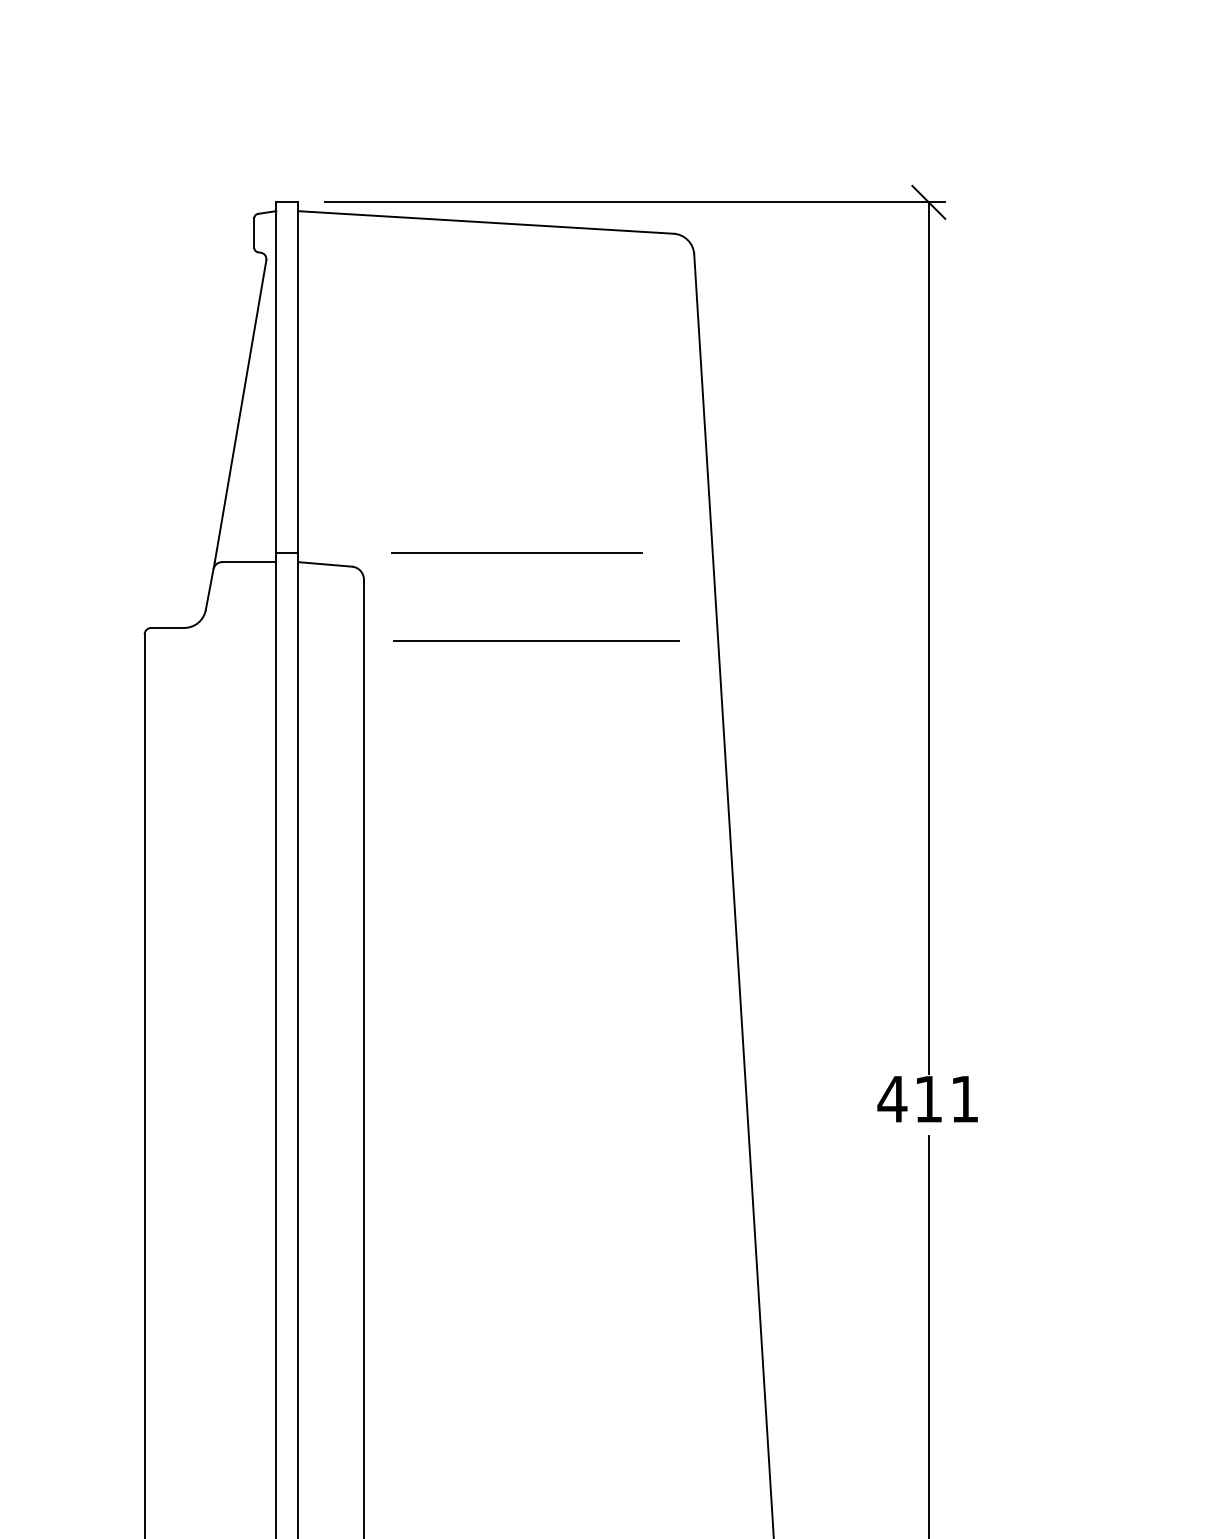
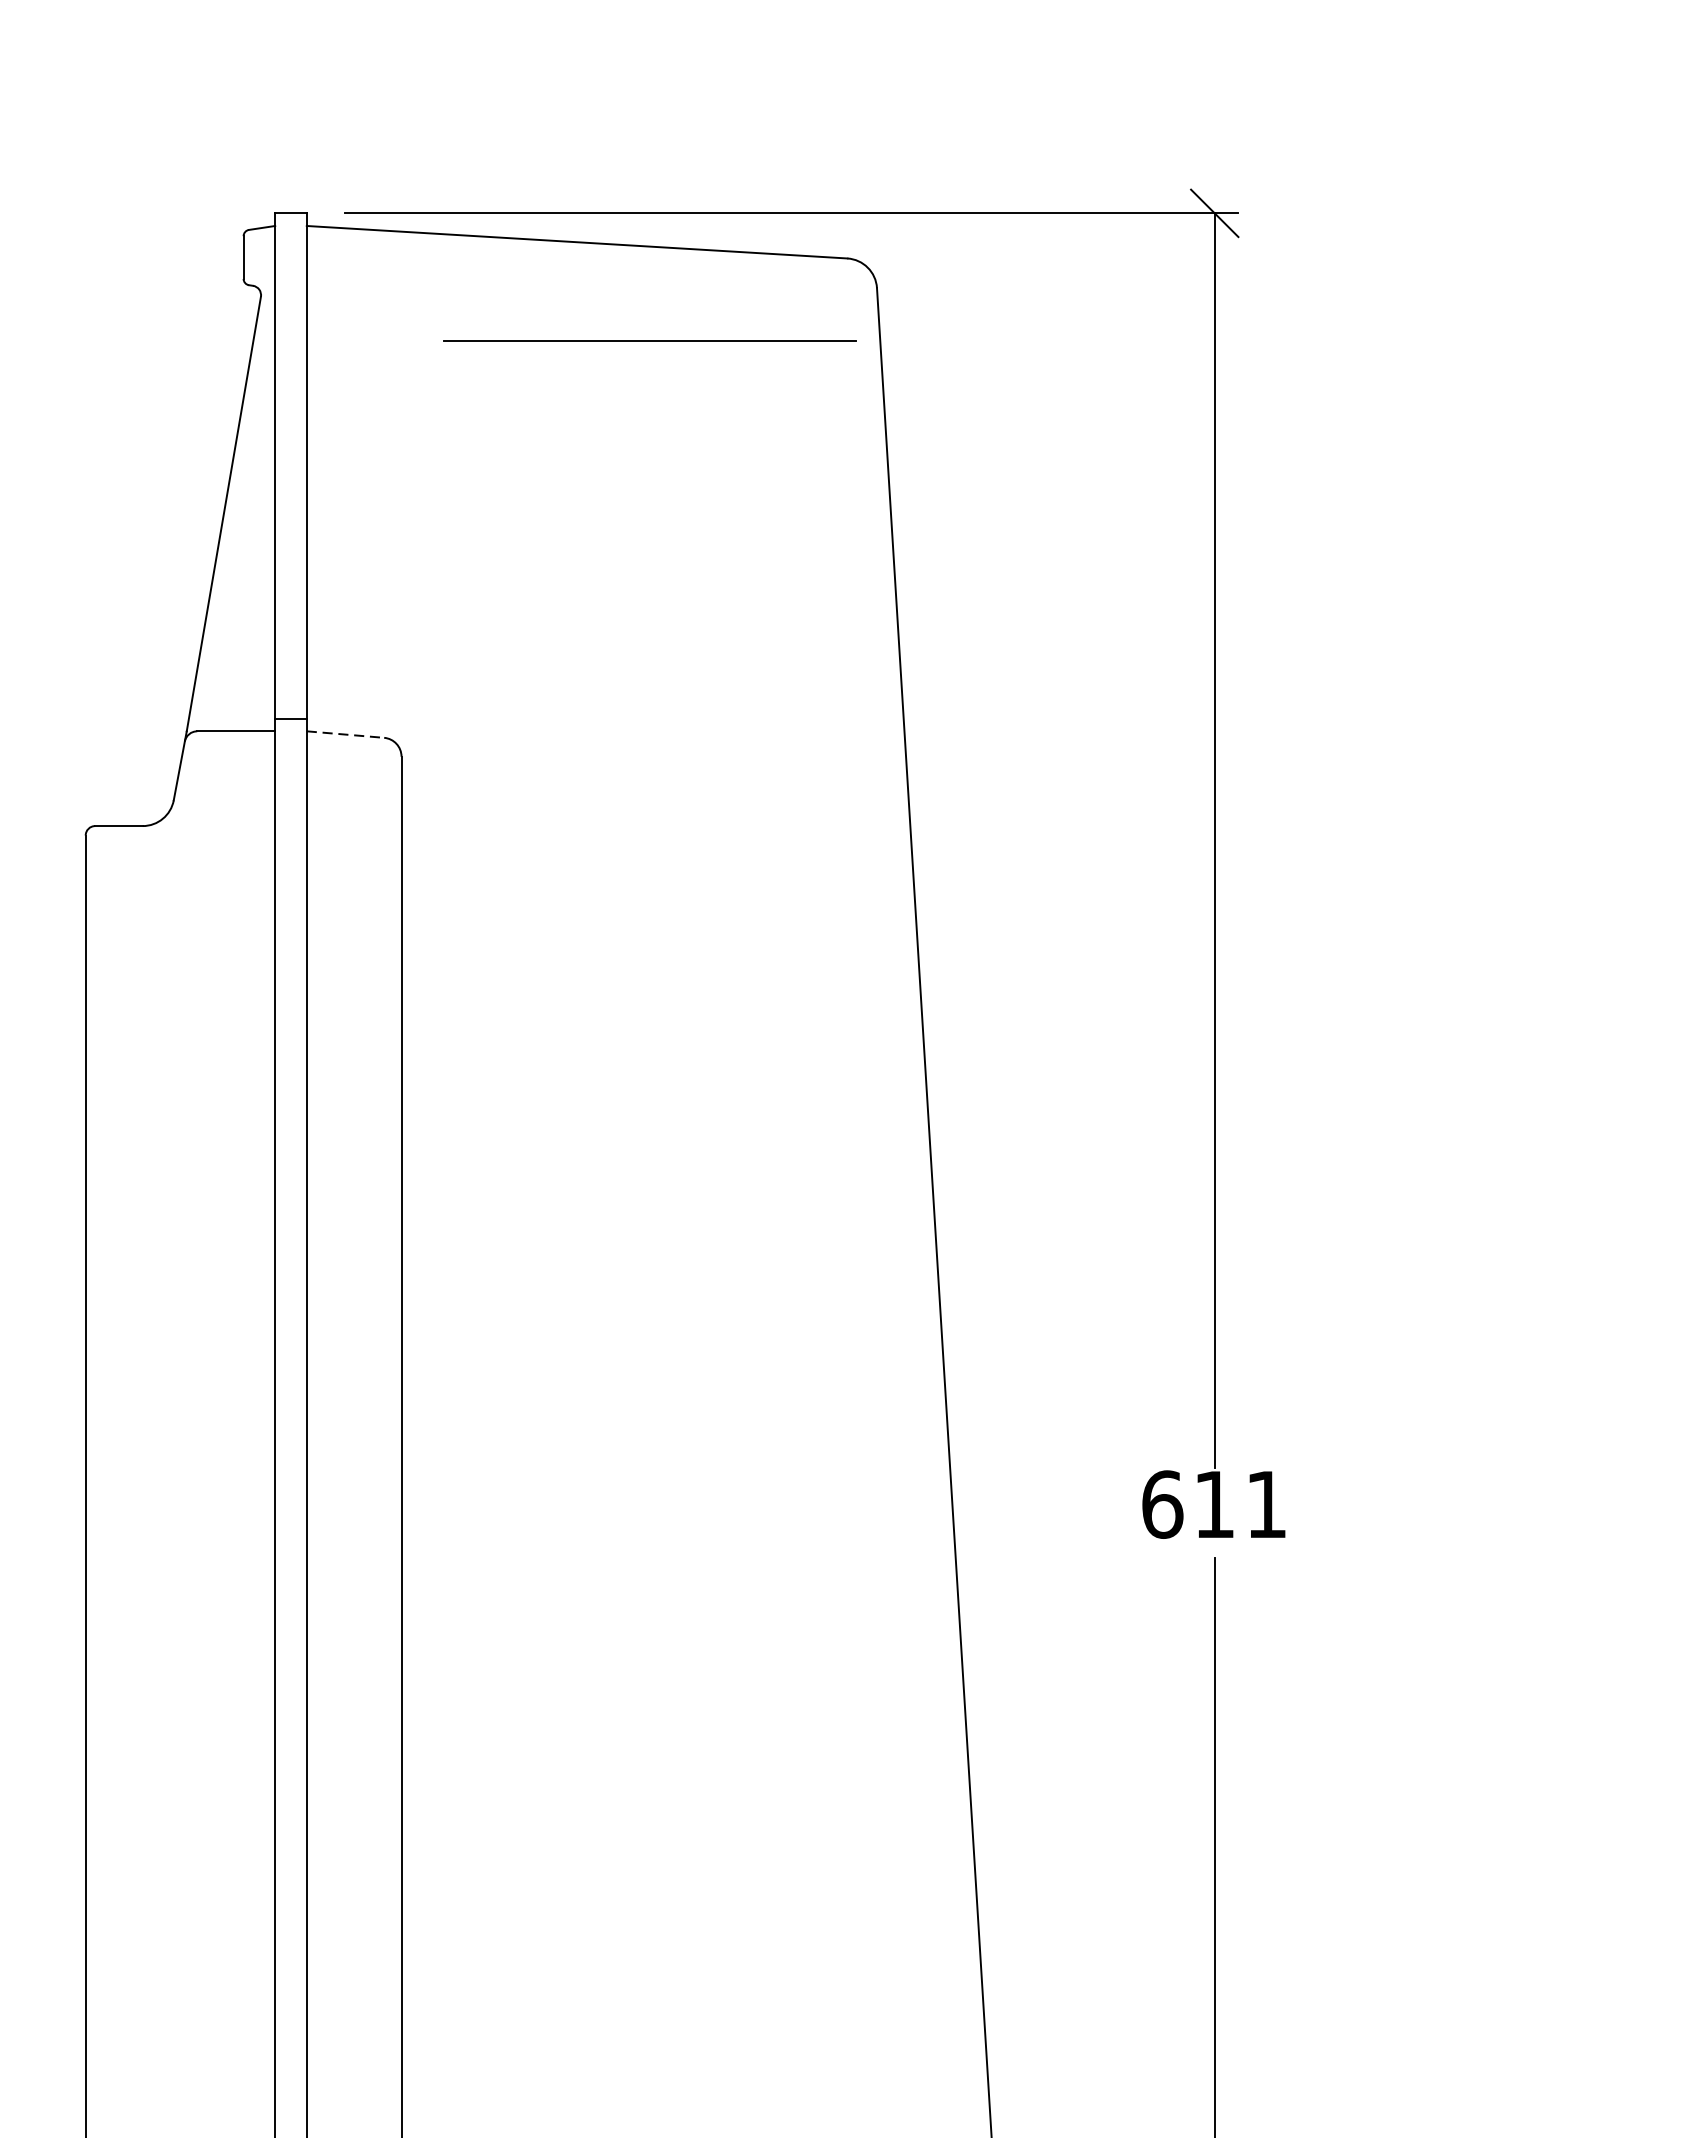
line: (516, 553) -> (621, 718), removed
line: (325, 564) -> (346, 734), solid -> dashed
line: (536, 640) -> (649, 340), moved
text: (892, 1099) -> (1162, 1505), 411 -> 611

